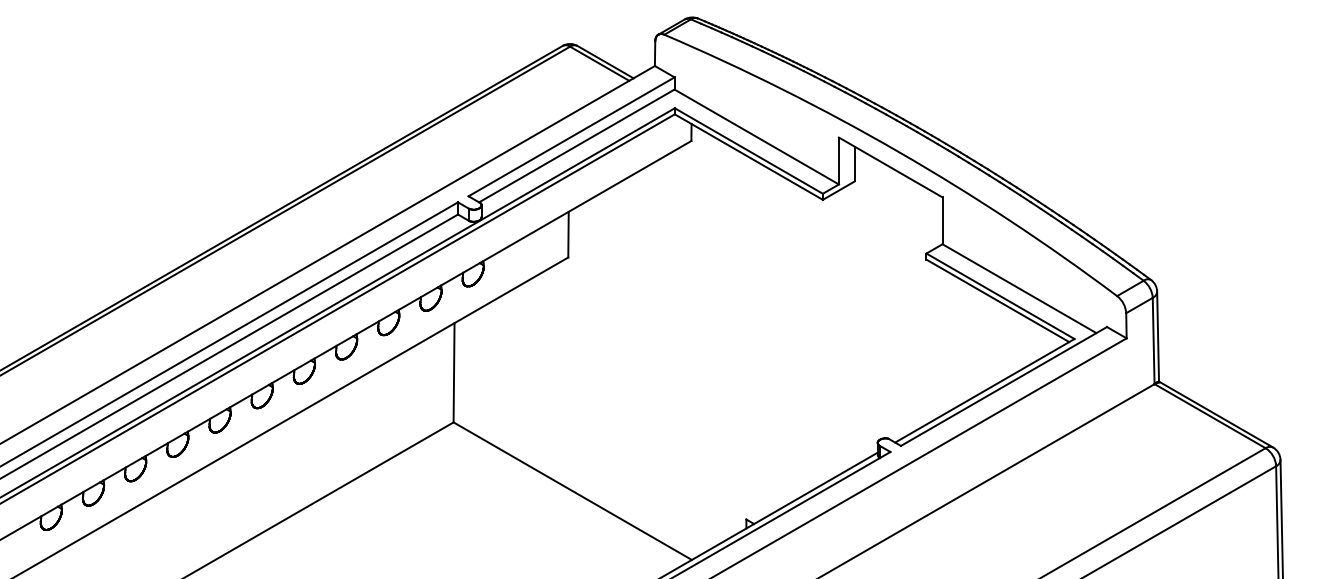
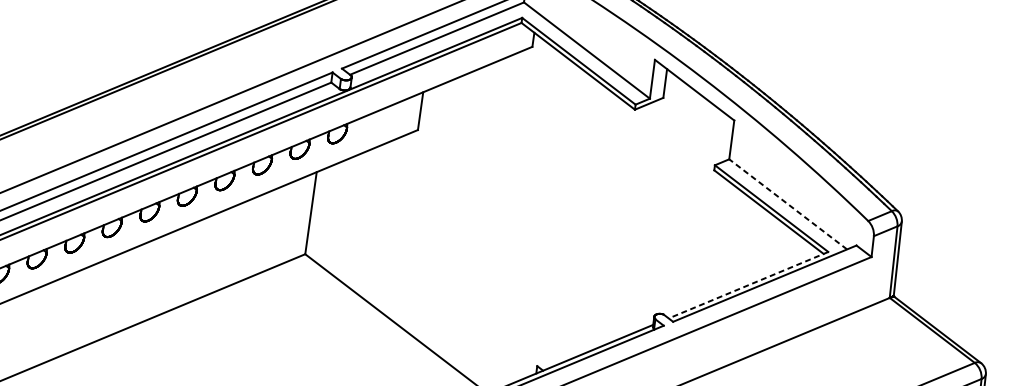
line: (1019, 288) -> (788, 204), solid -> dashed
line: (984, 390) -> (748, 284), solid -> dashed

